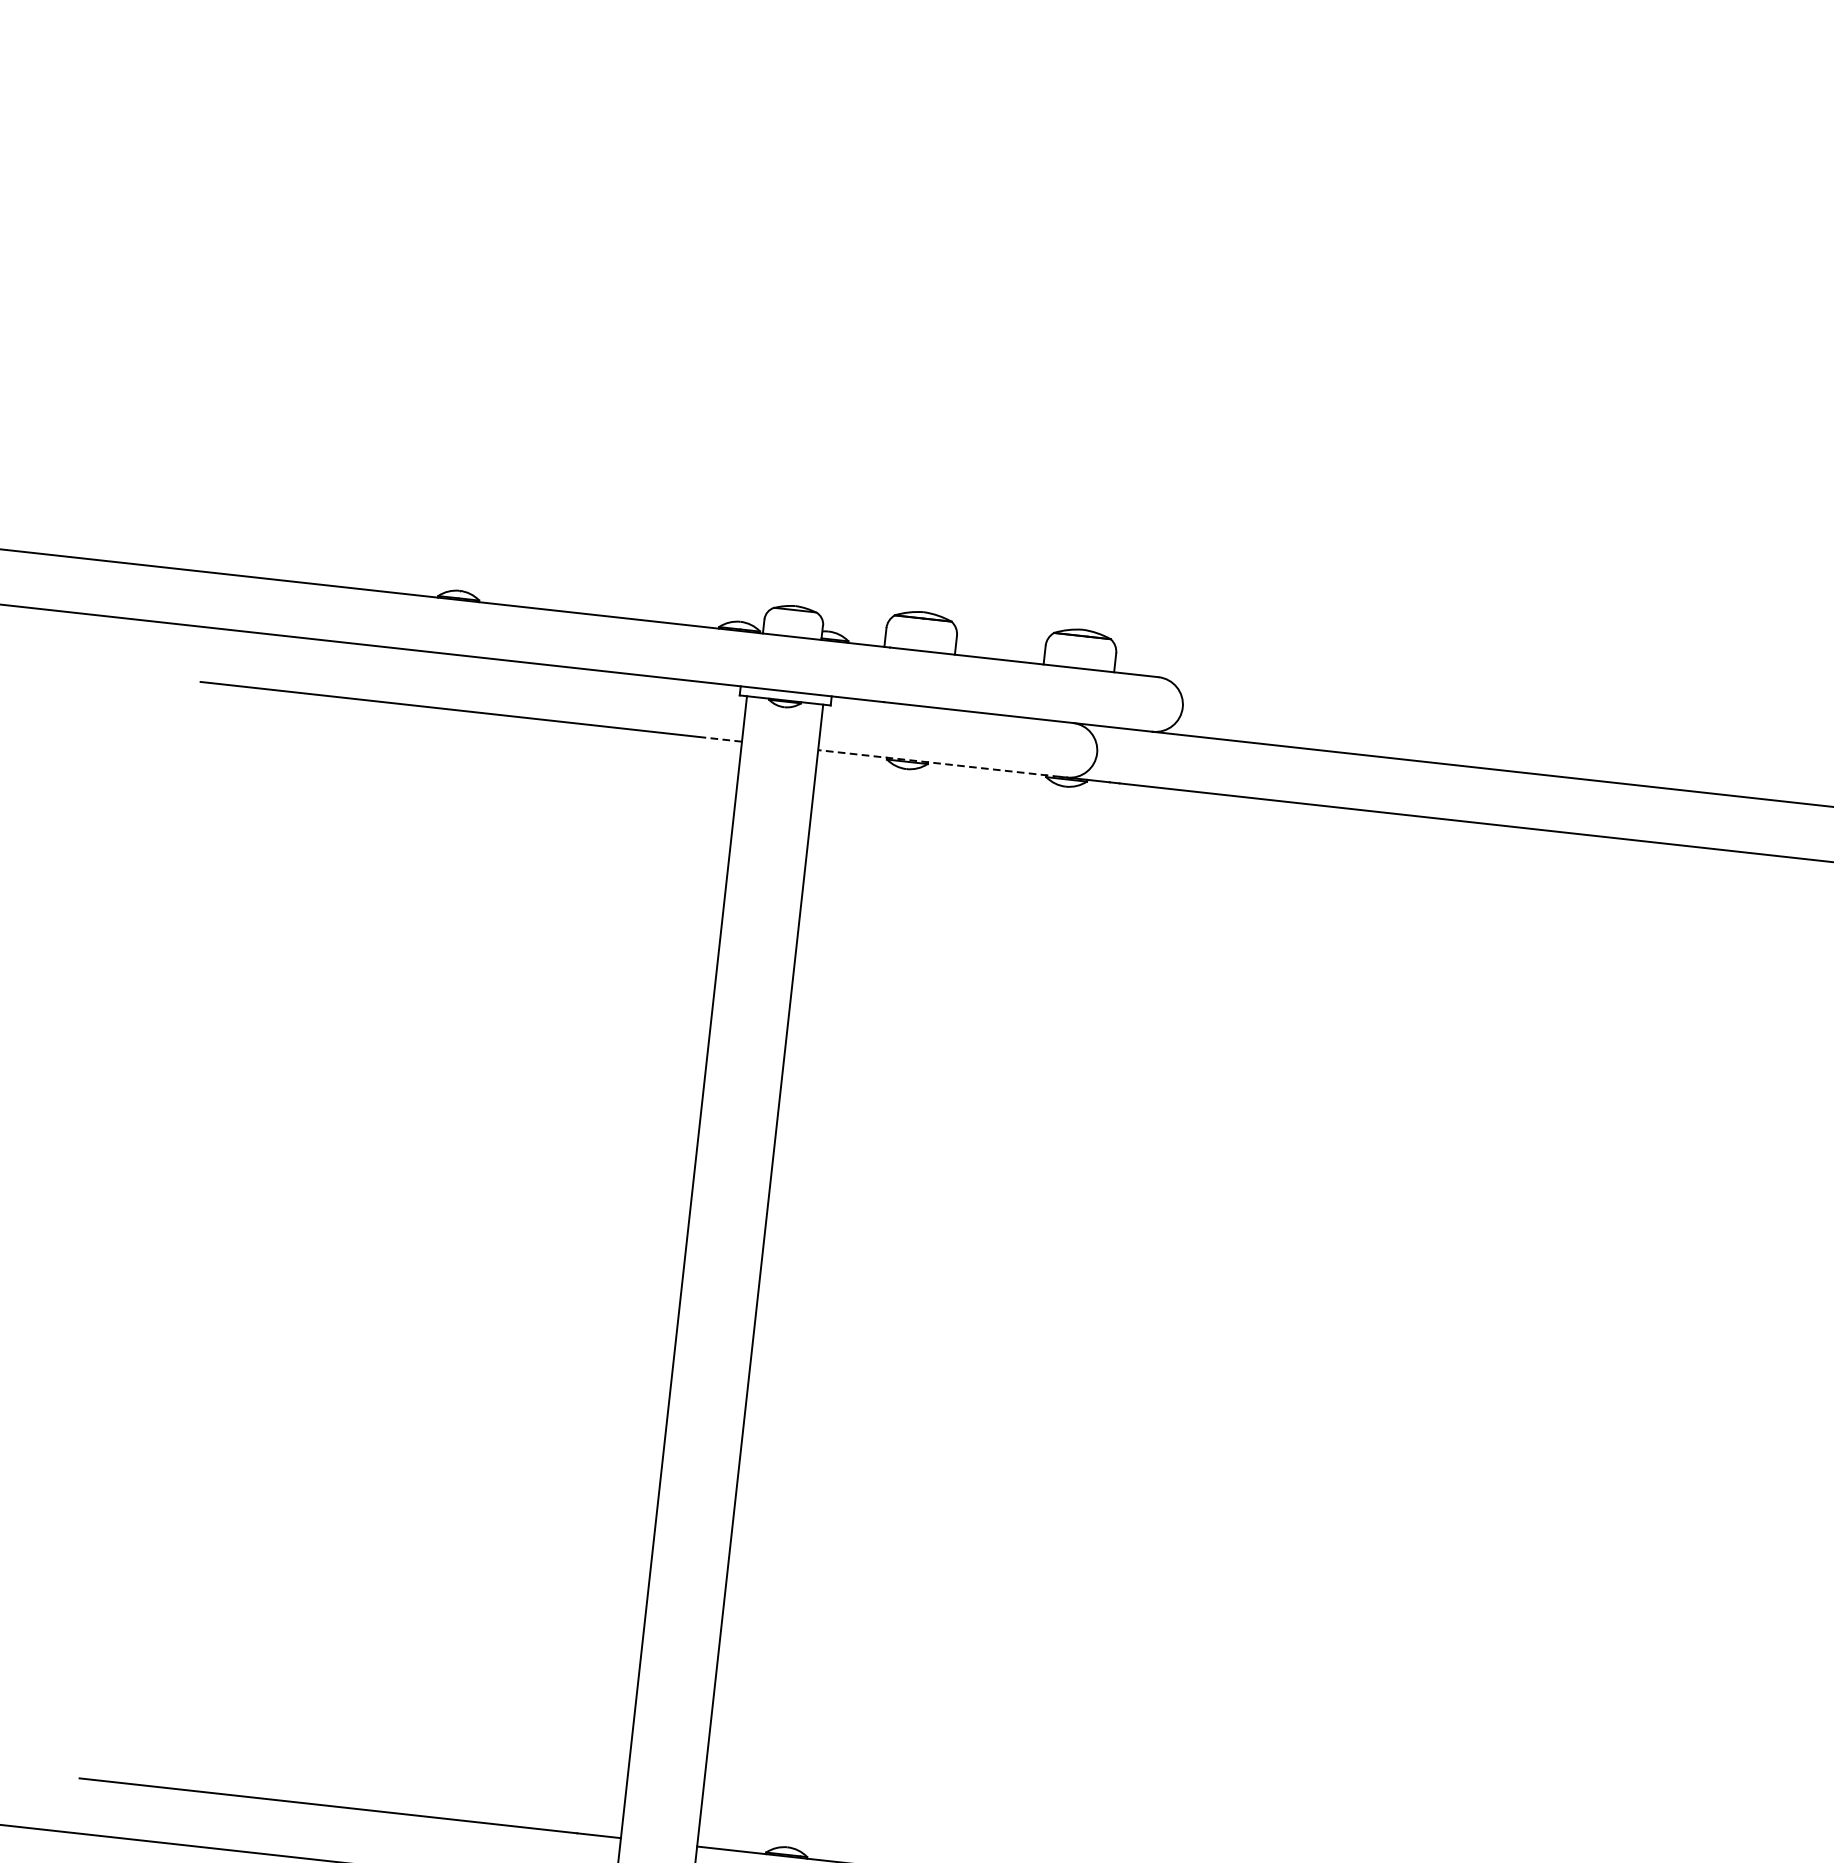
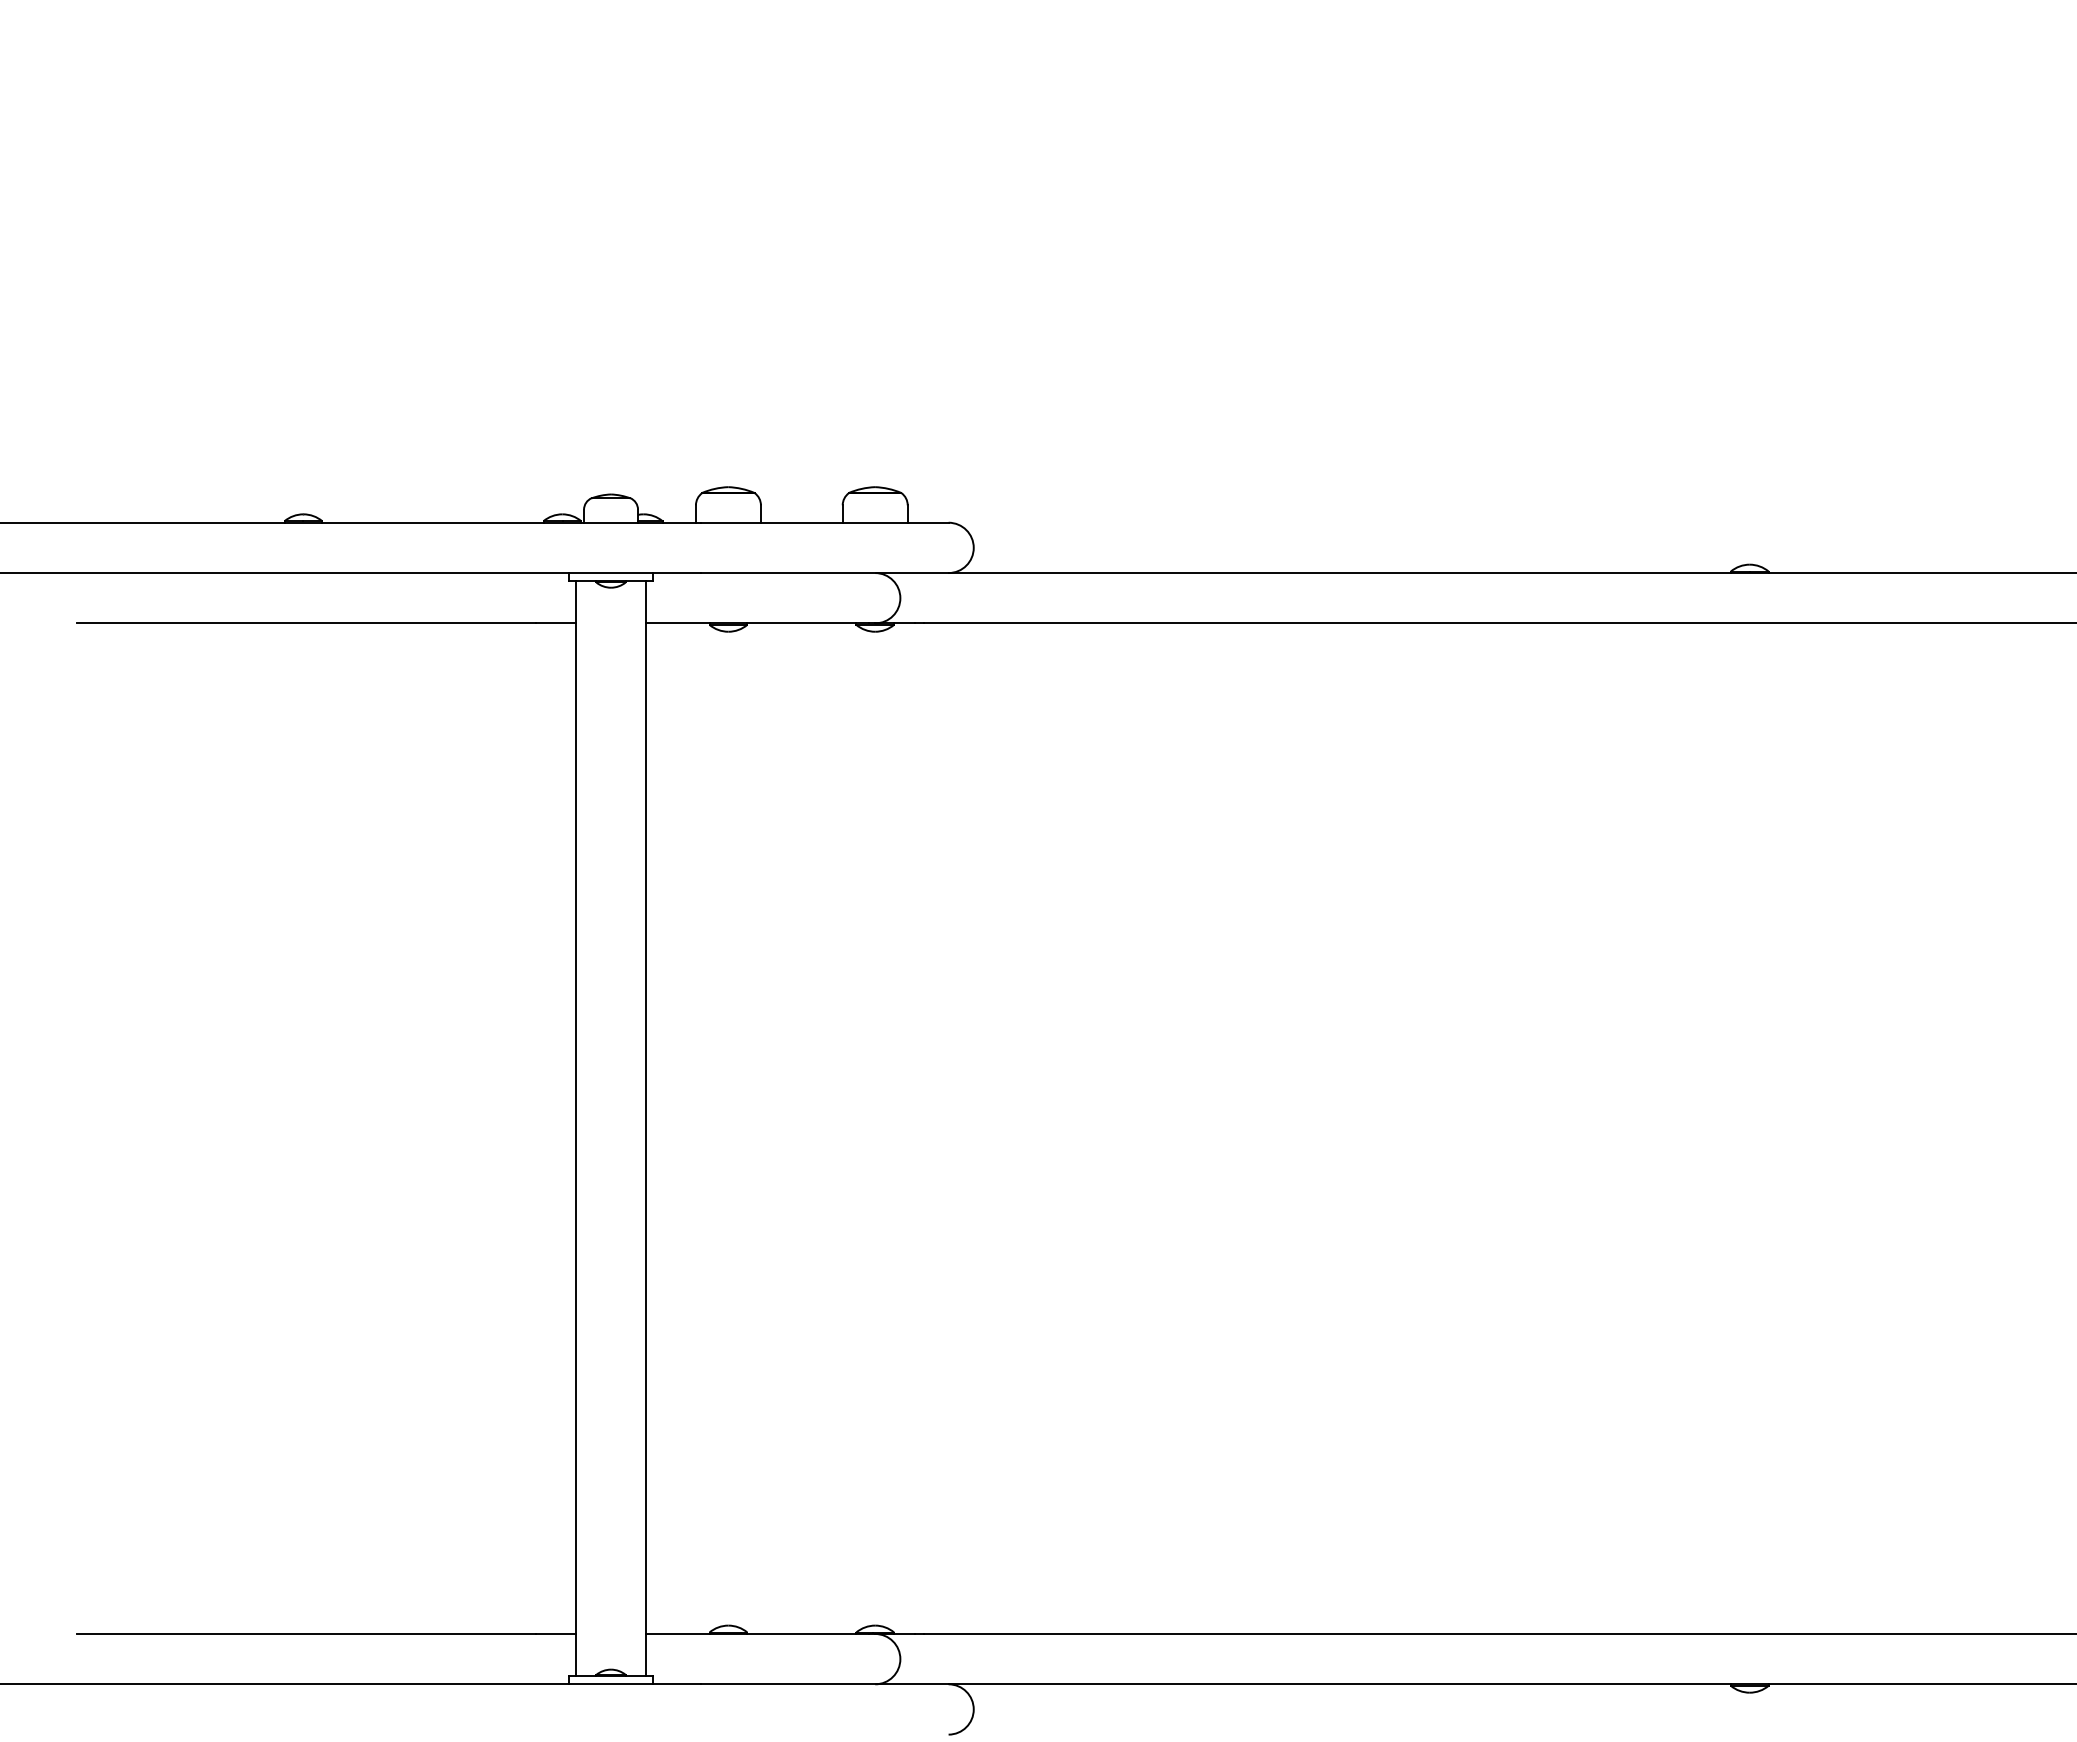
line: (719, 739) -> (555, 623), dashed -> solid
line: (939, 763) -> (757, 623), dashed -> solid

